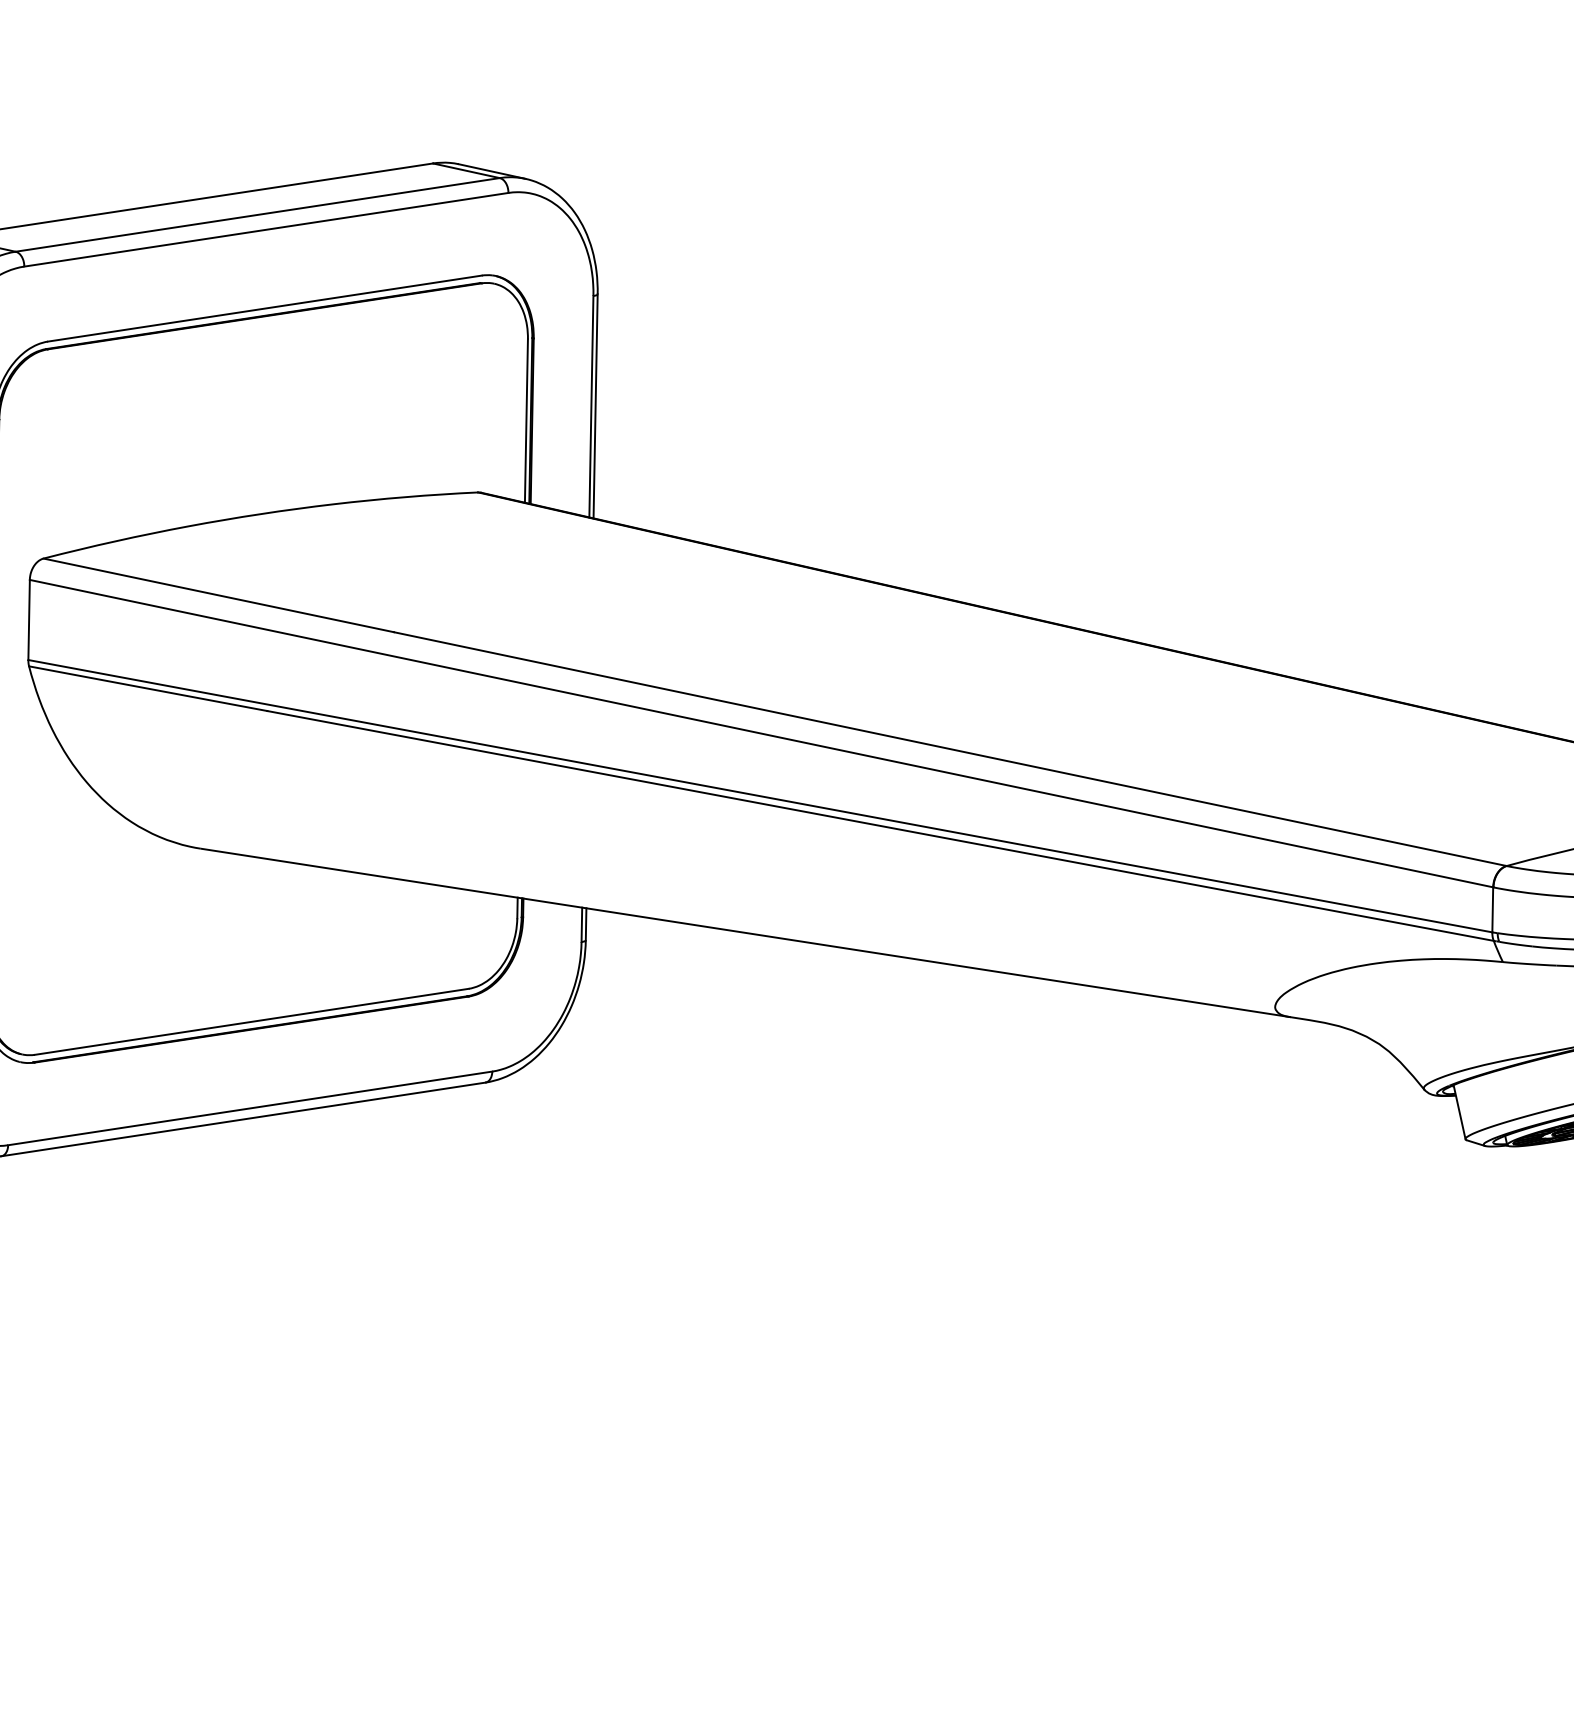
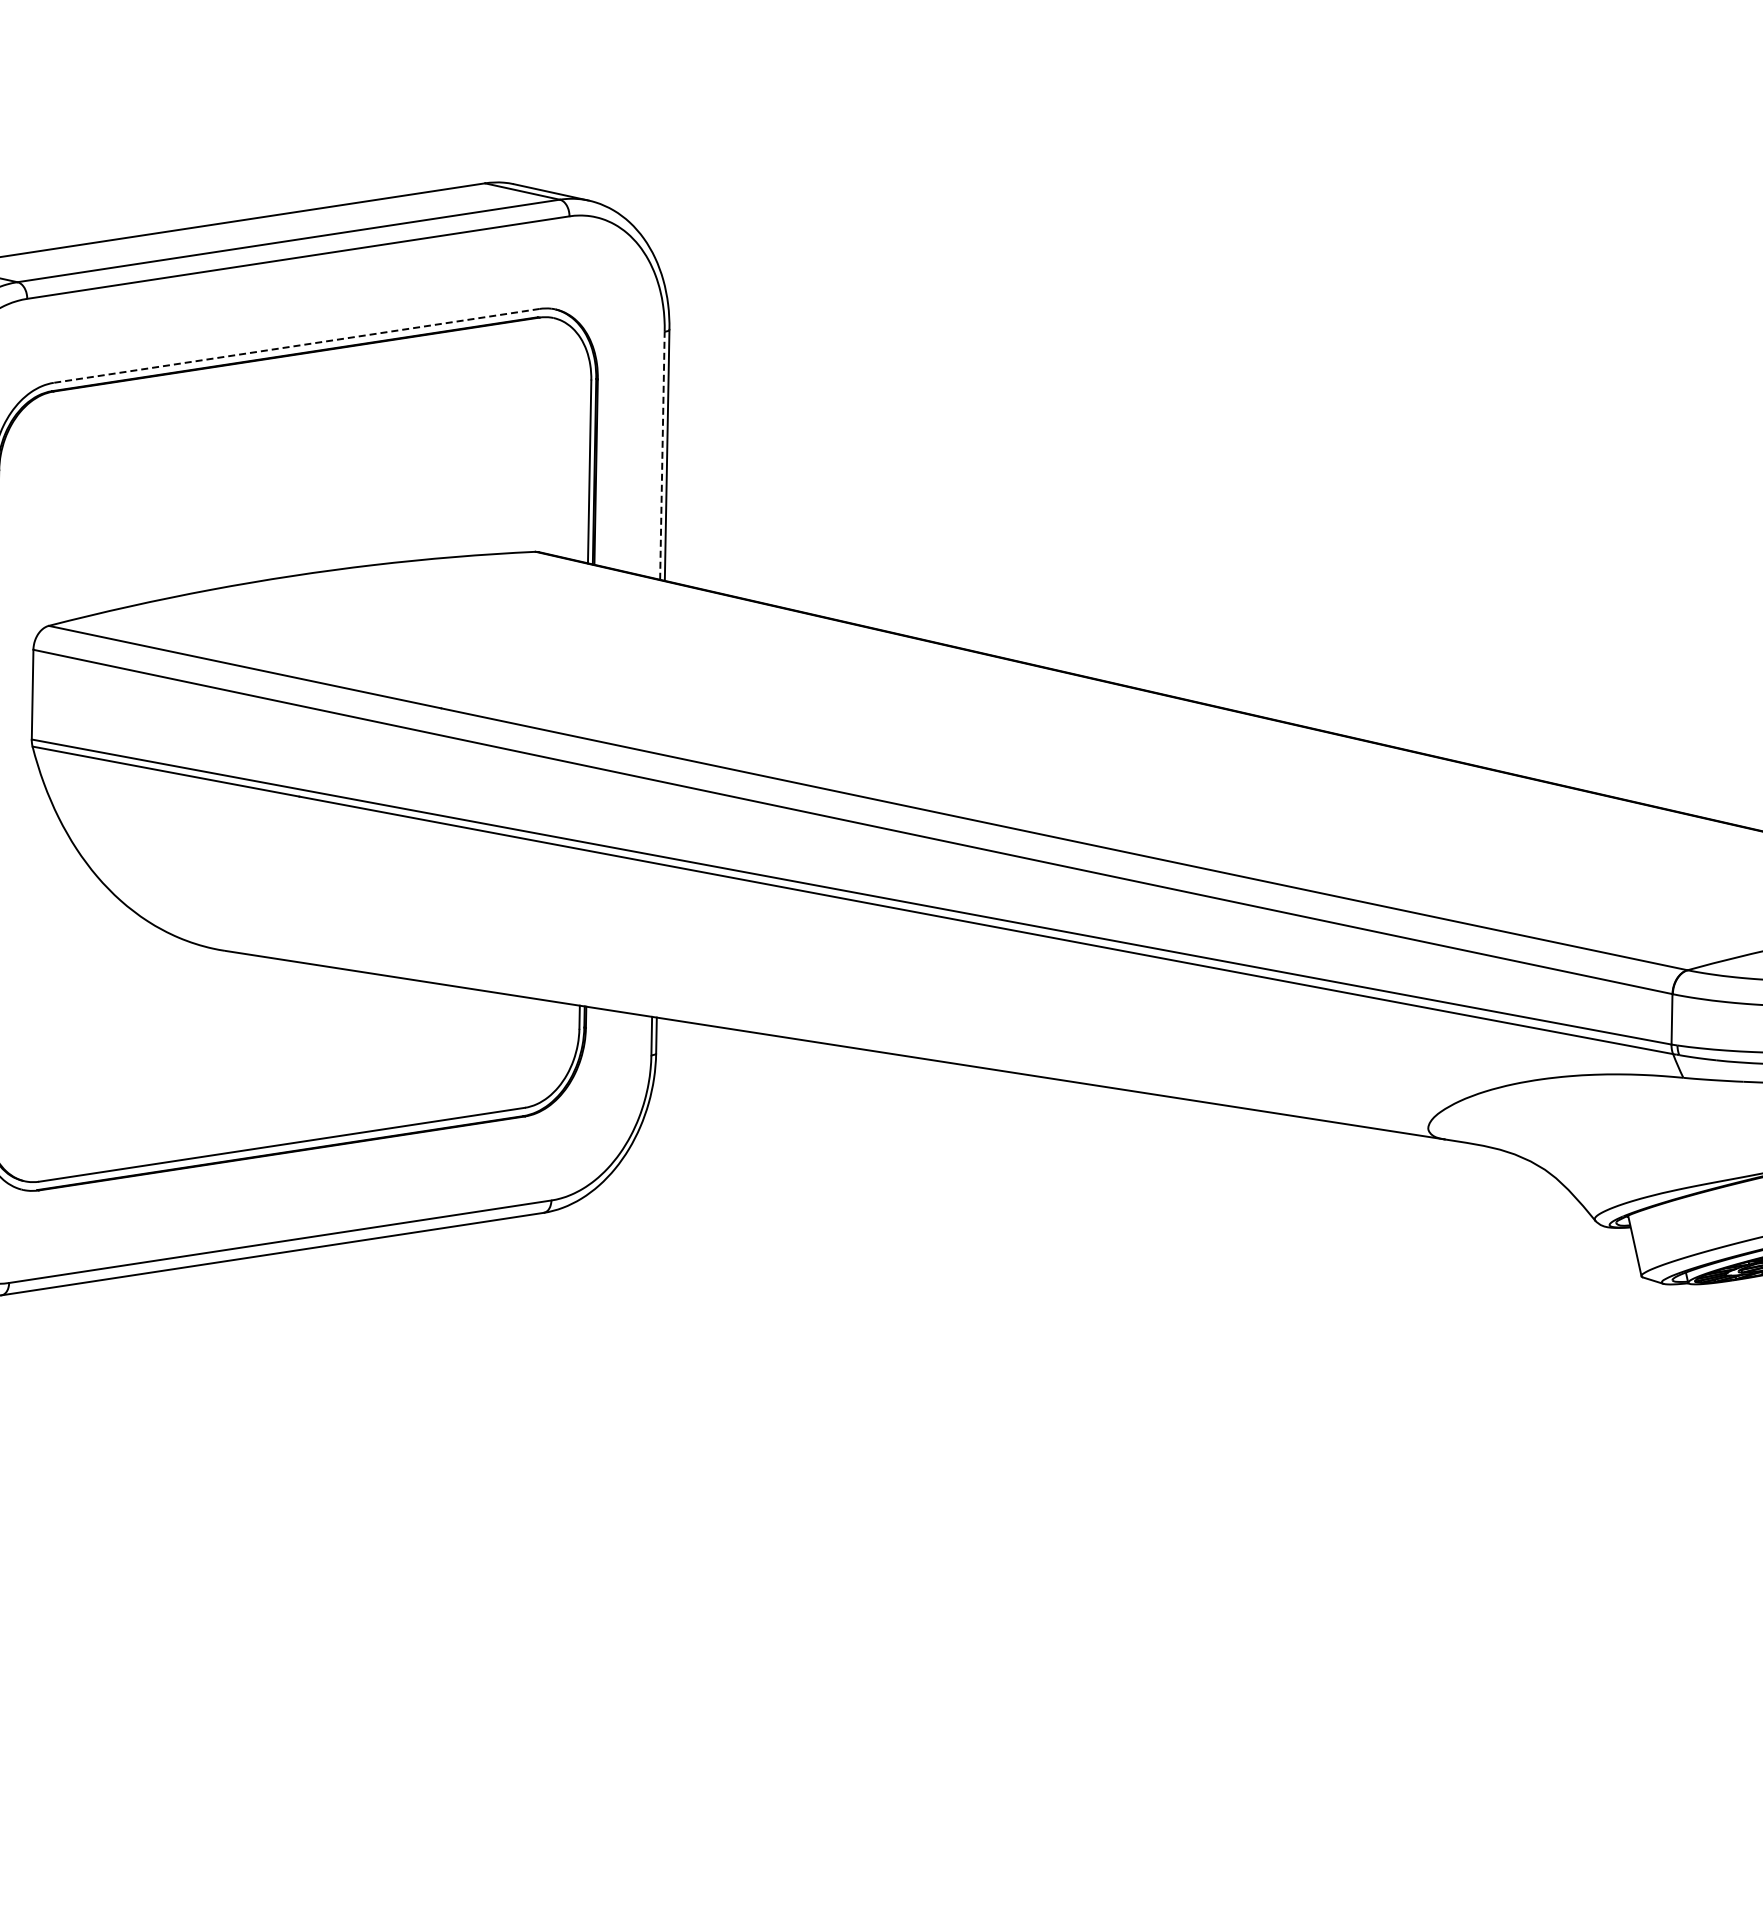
line: (264, 308) -> (296, 345), solid -> dashed
line: (591, 406) -> (662, 455), solid -> dashed

